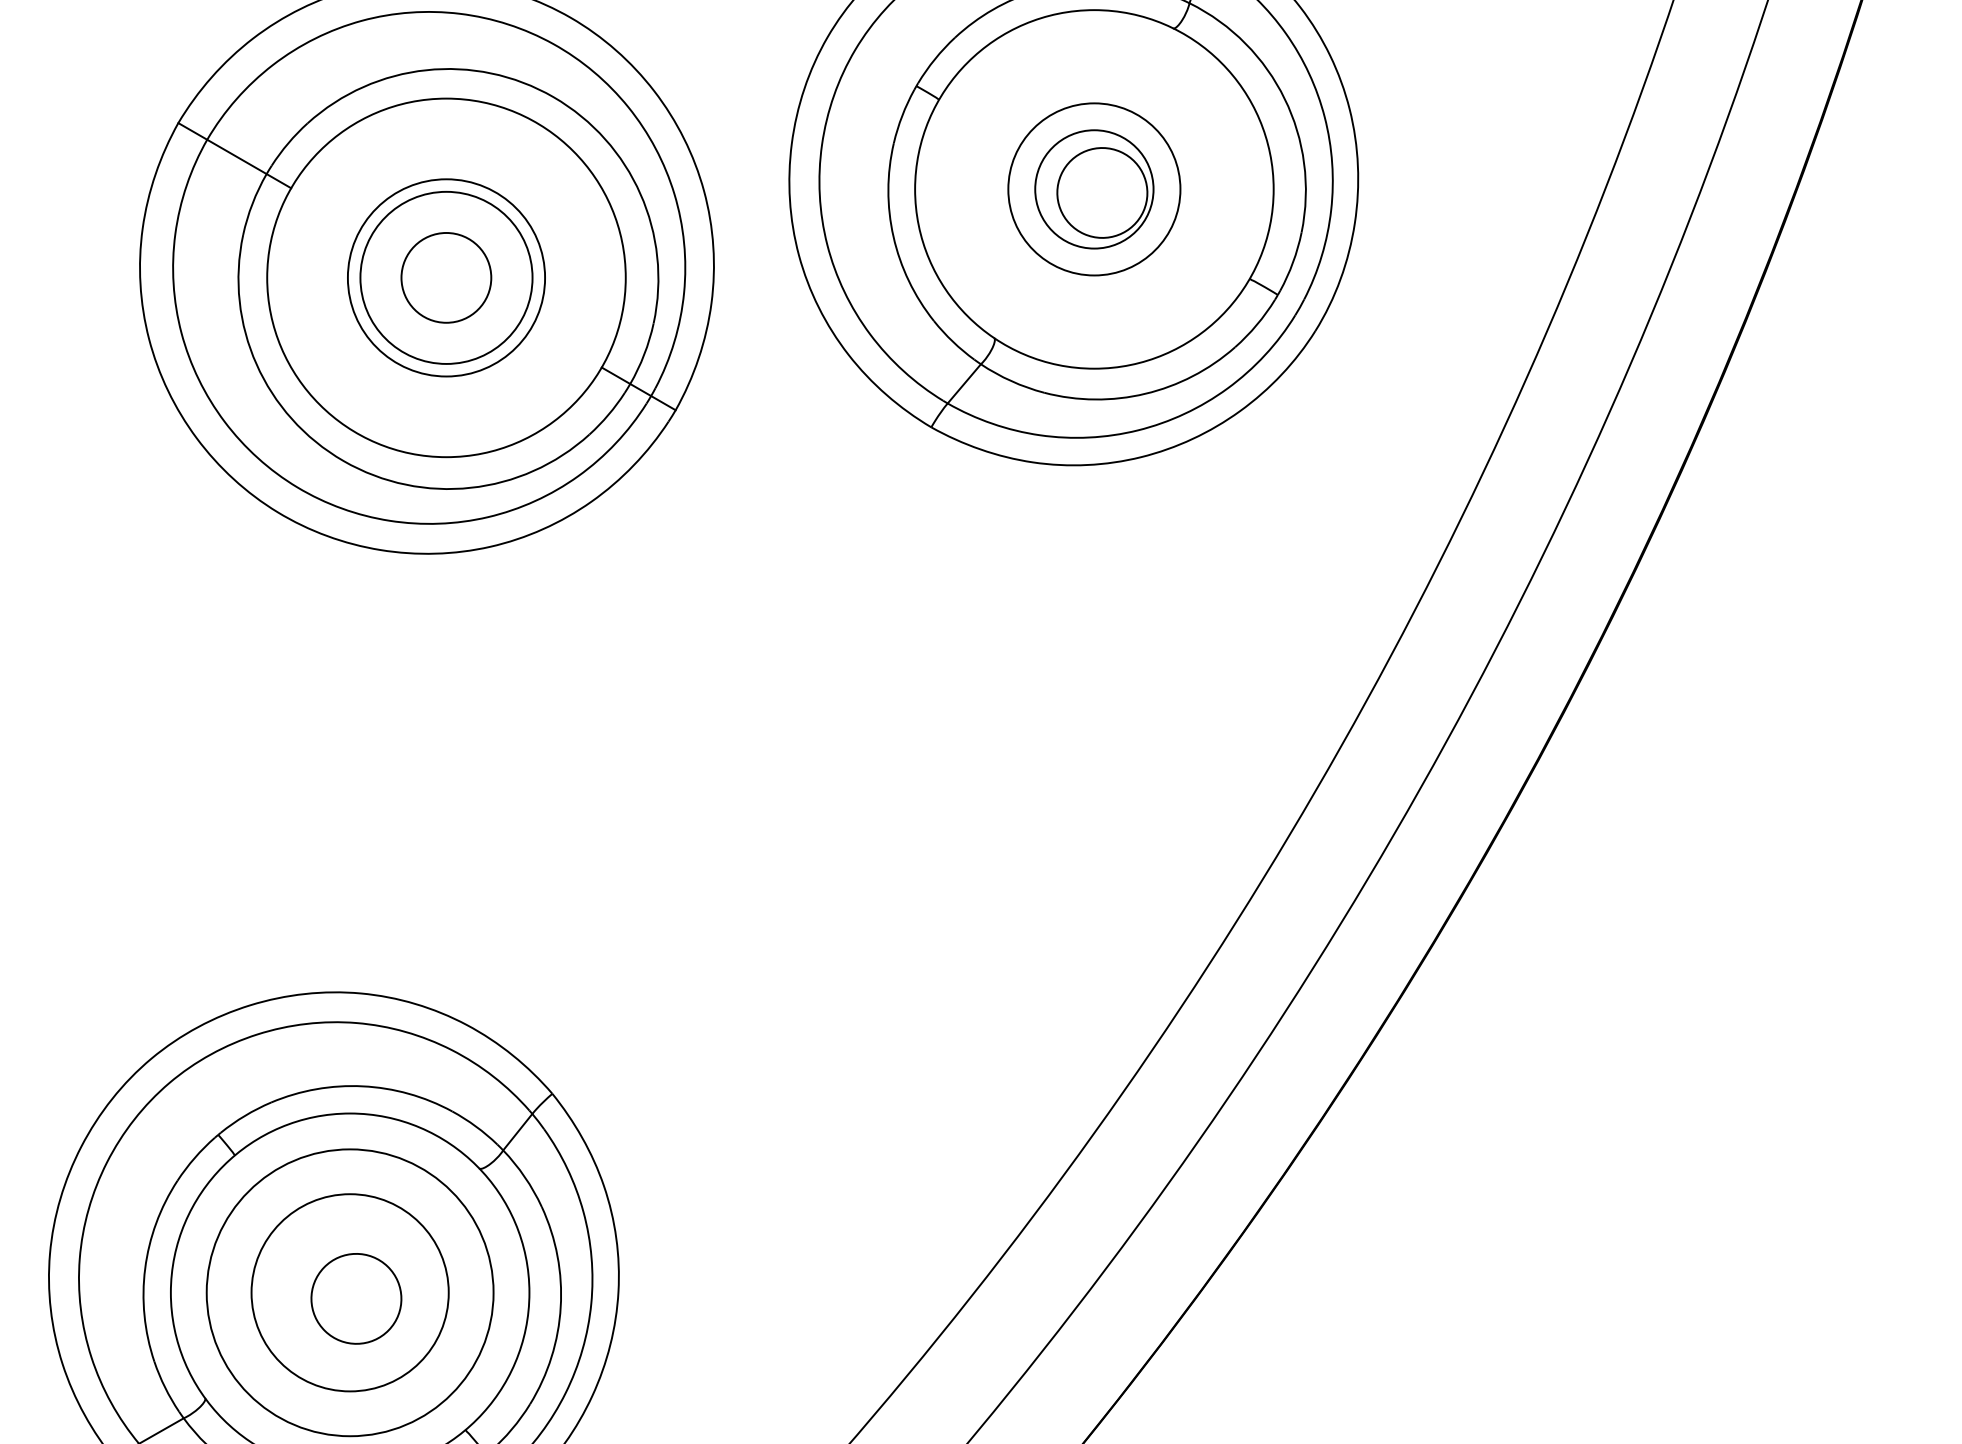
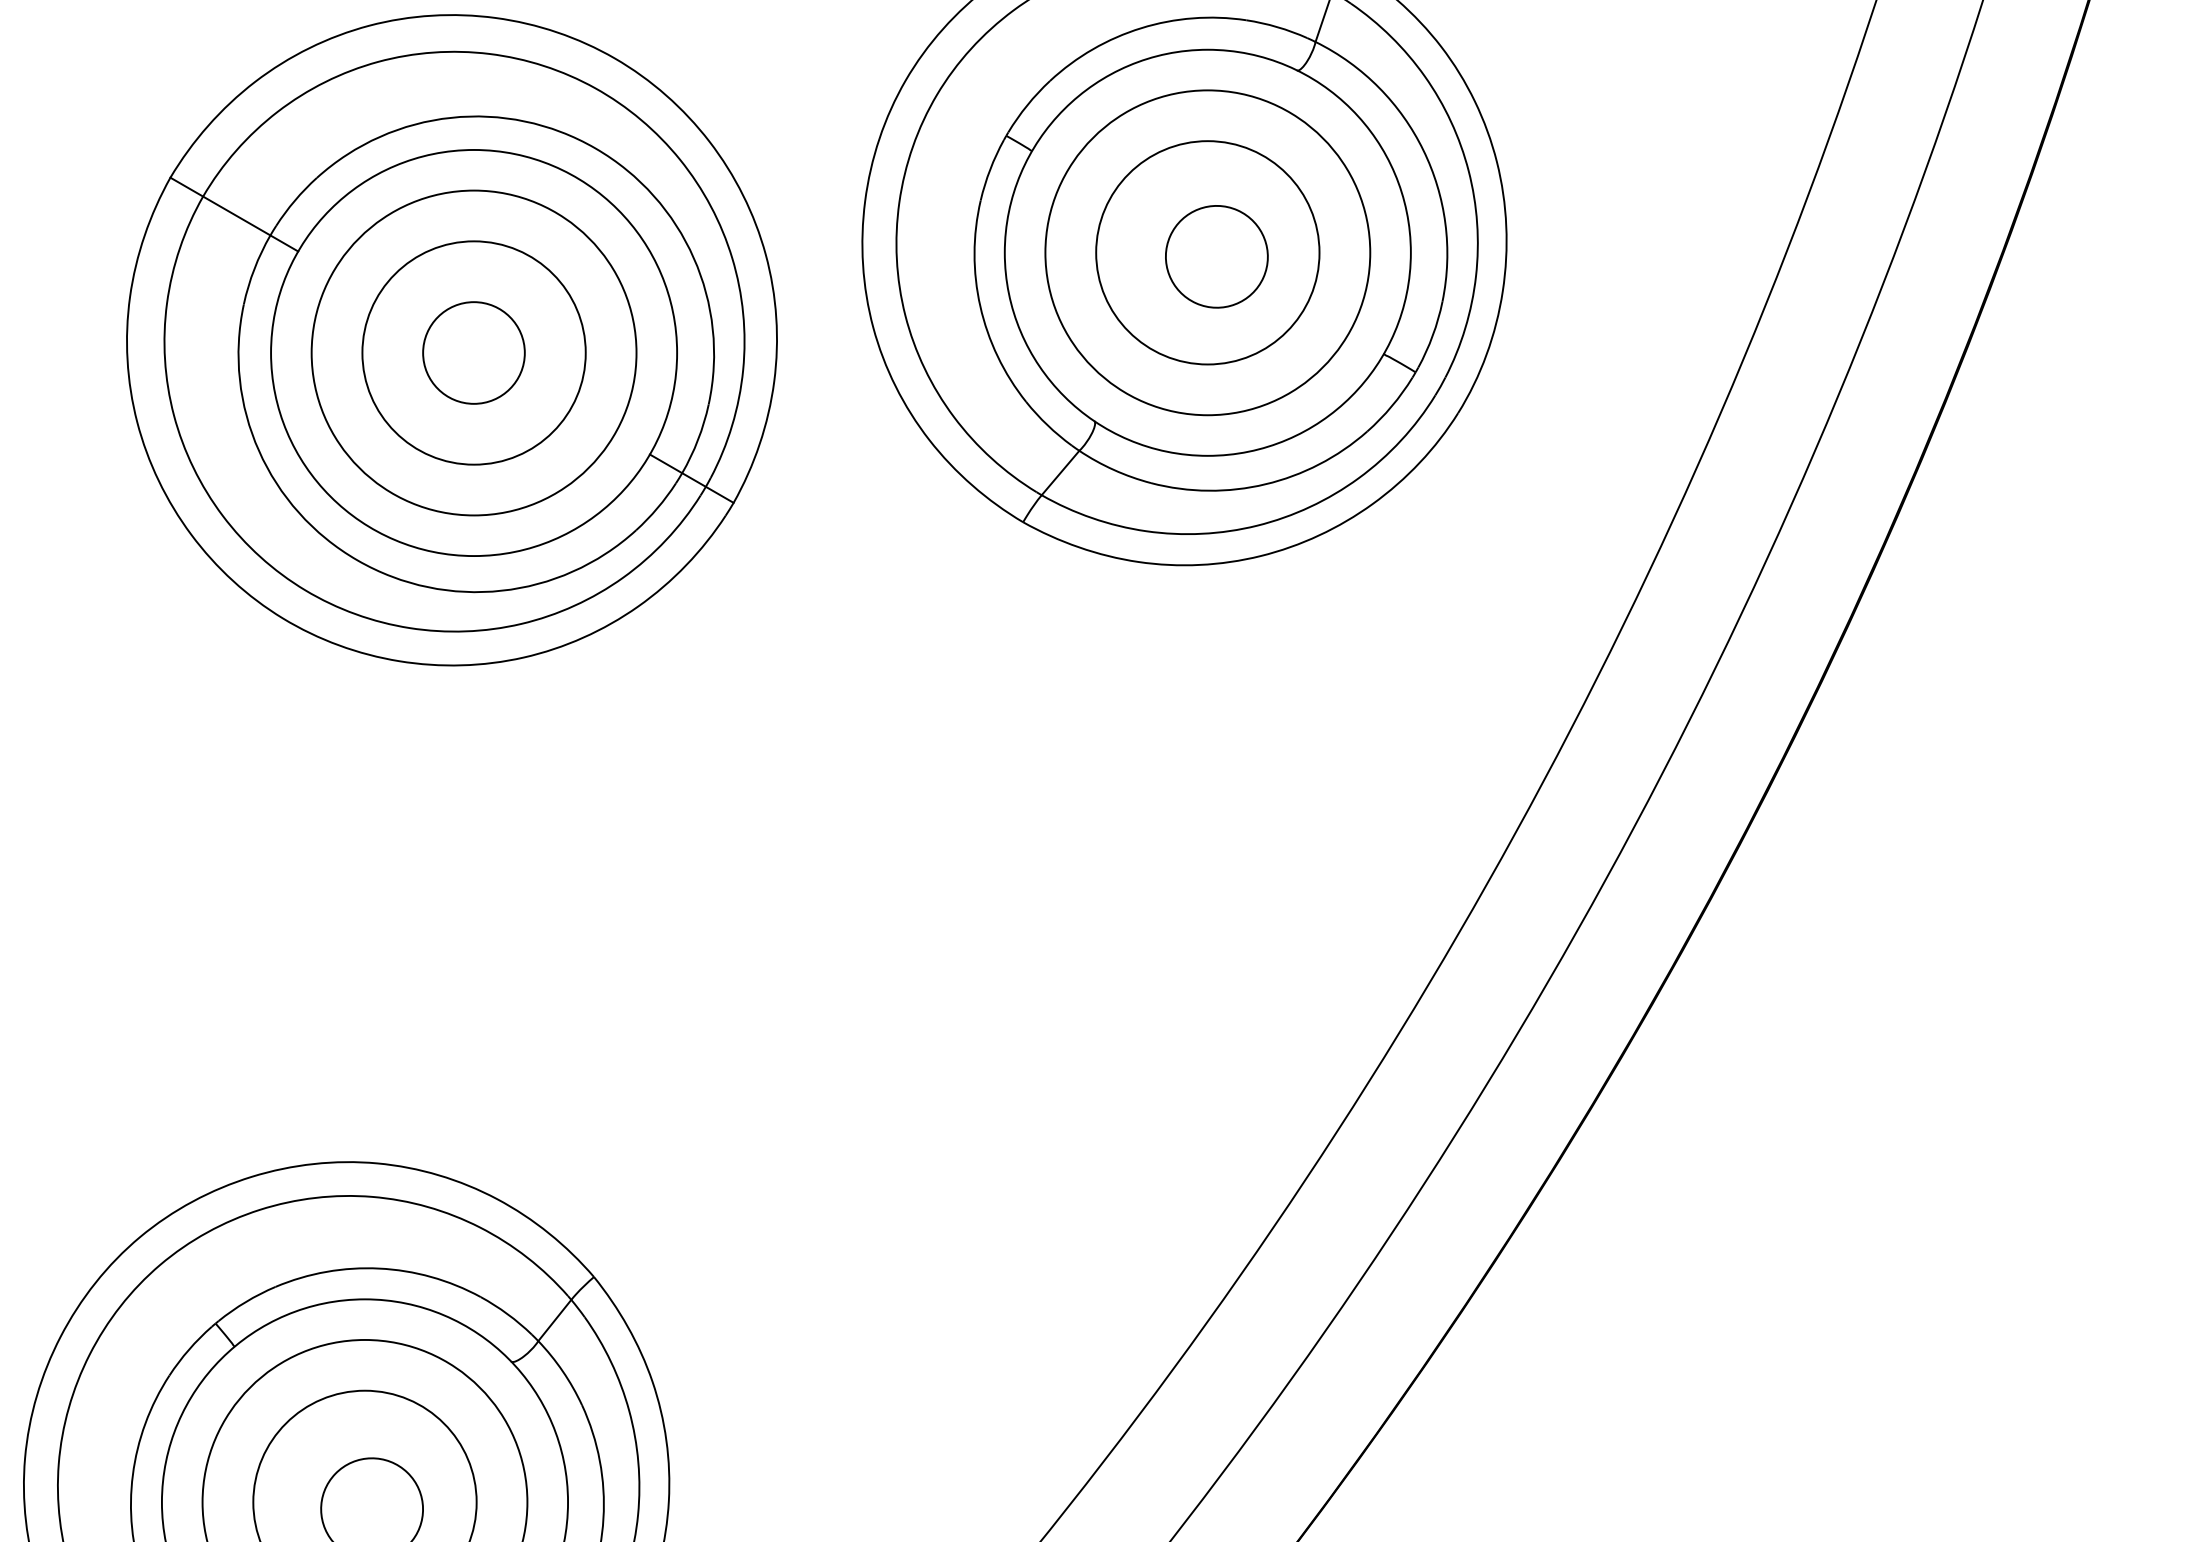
circle: (1093, 189) -> (1206, 252), size x1.67
circle: (1094, 189) -> (1207, 252), size x1.67
circle: (446, 277) -> (474, 352), size x1.67

